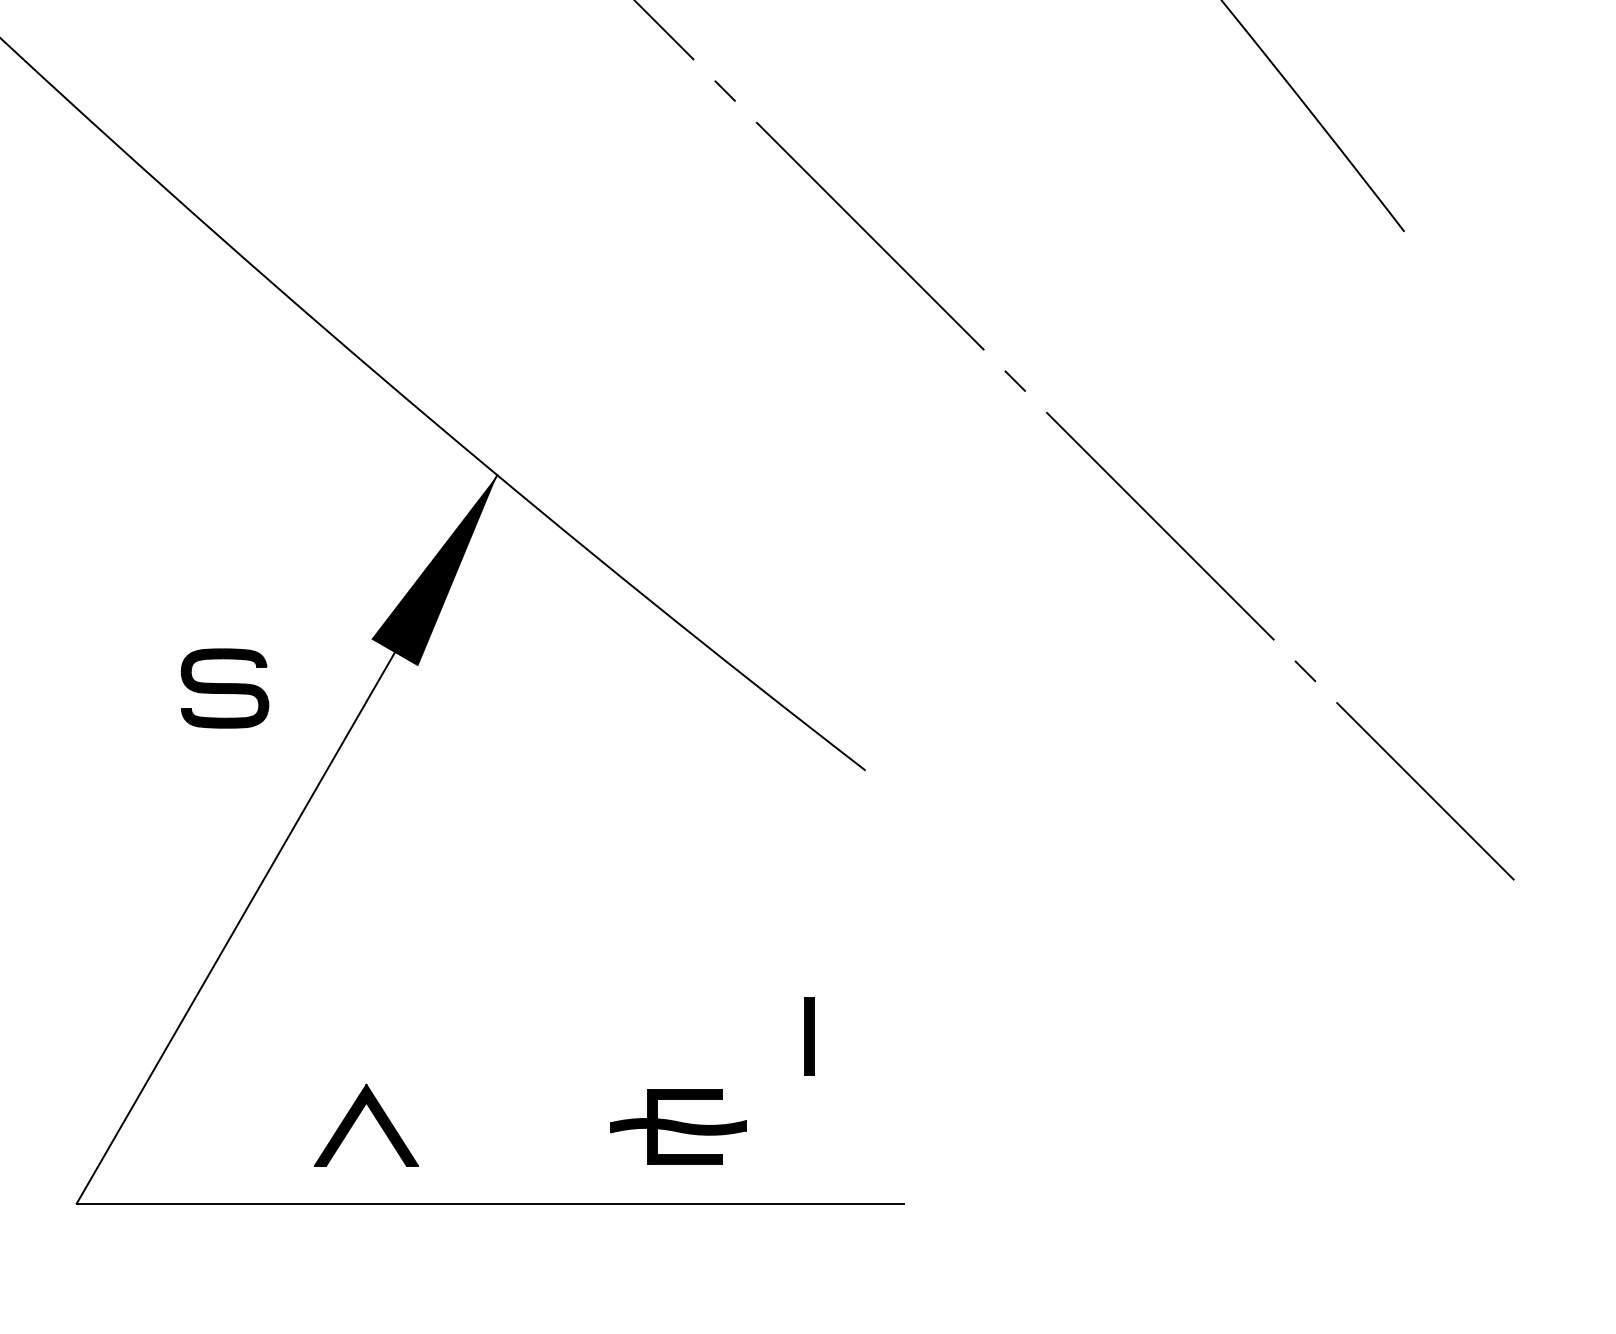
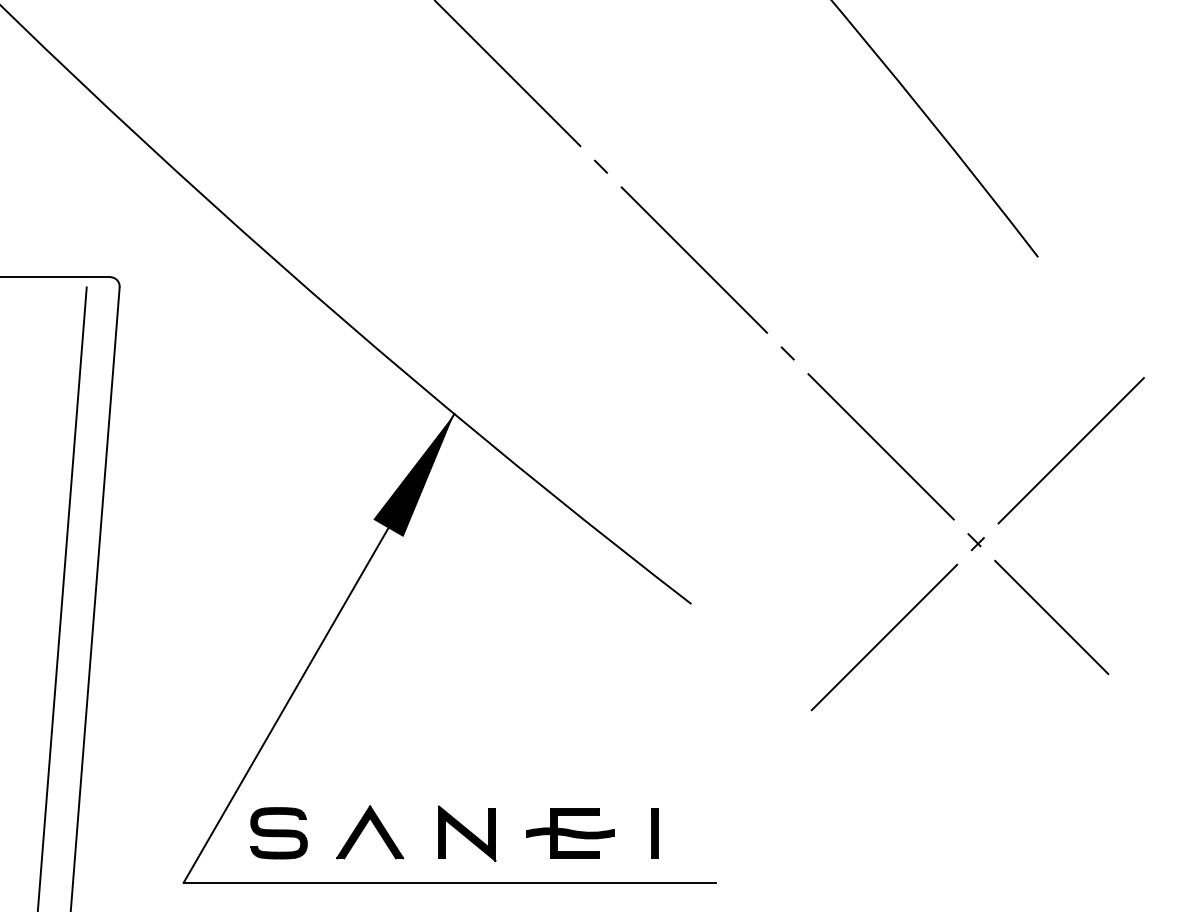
line: (1308, 679) -> (976, 545), added
part: (224, 688) -> (278, 833), moved
part: (808, 1036) -> (654, 833), moved
part: (516, 1127) -> (466, 833), added

